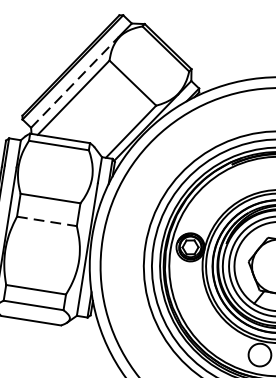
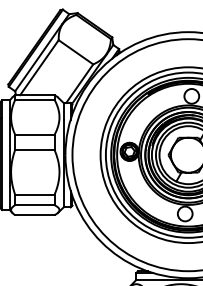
line: (74, 82) -> (38, 57), dashed -> solid
line: (46, 220) -> (34, 149), dashed -> solid

